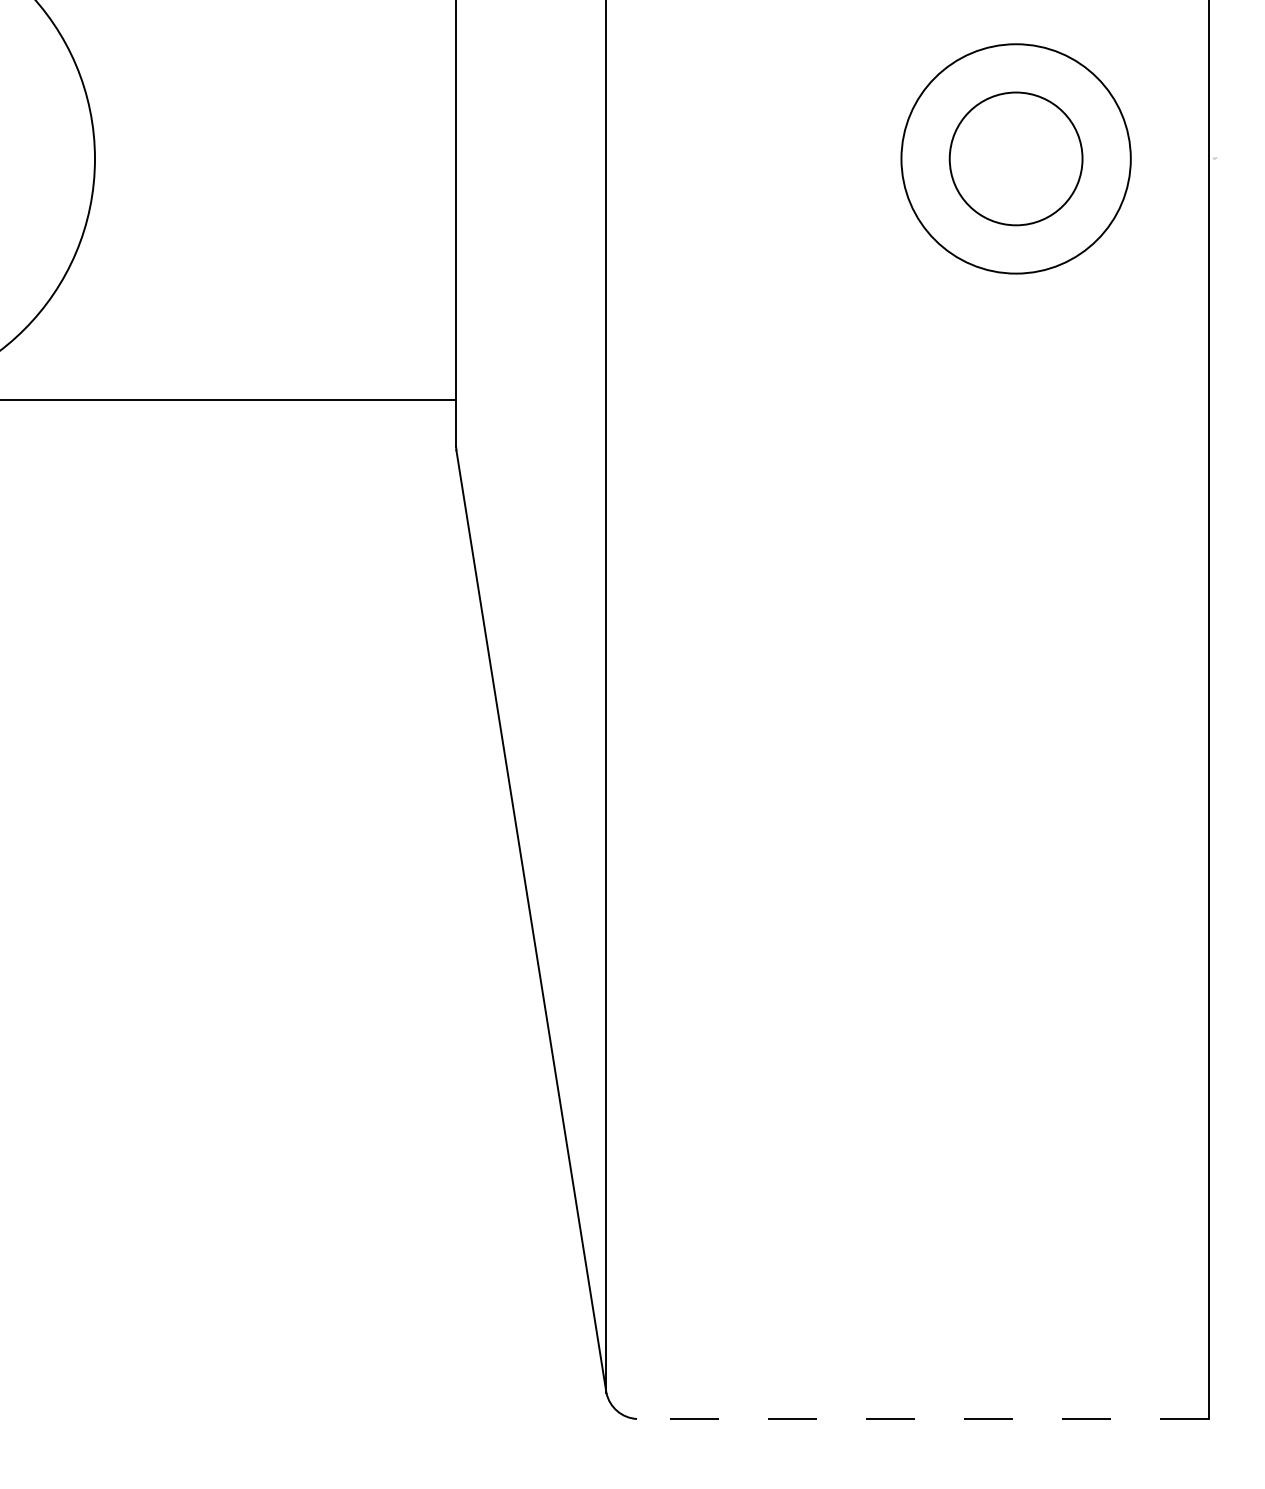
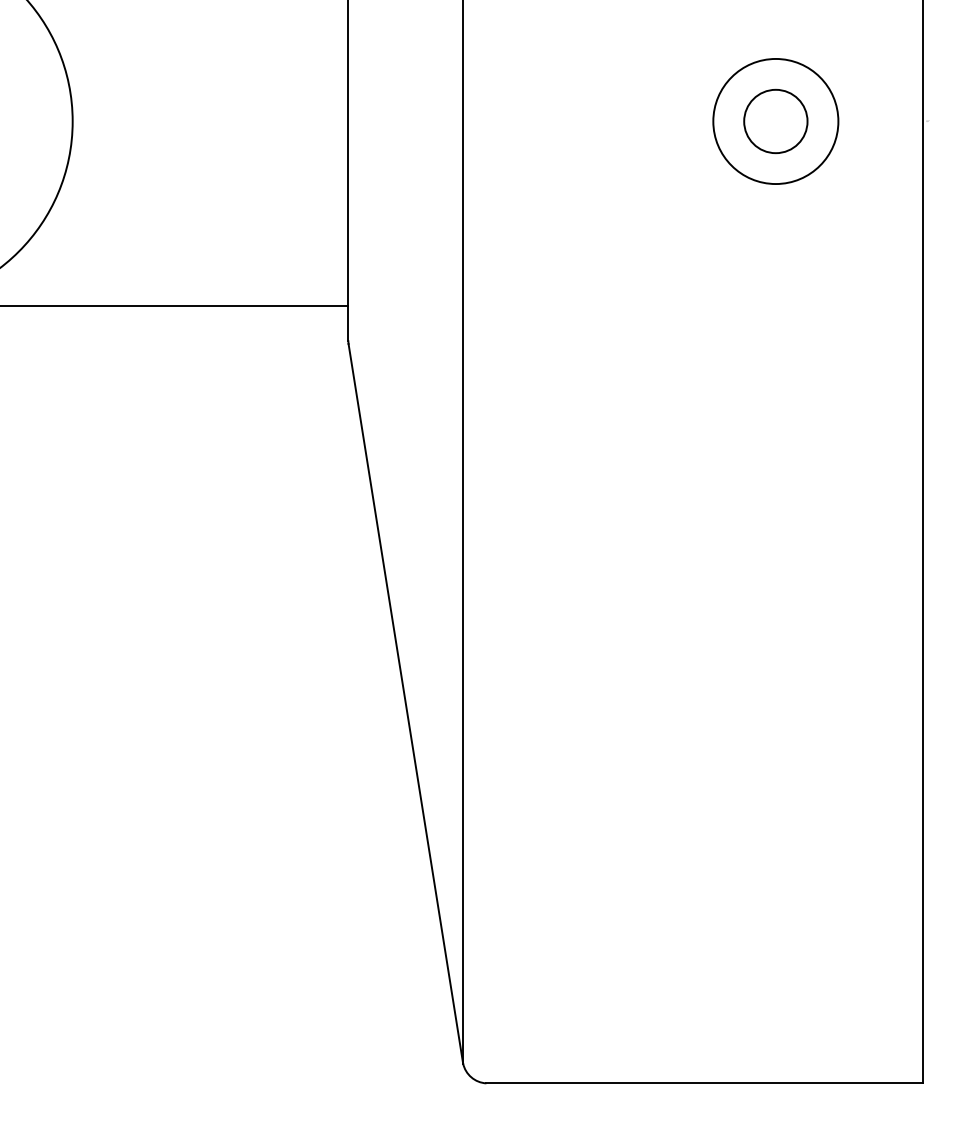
circle: (1015, 158) -> (775, 121), size x0.62
circle: (1015, 158) -> (775, 121), size x0.71
line: (922, 1419) -> (704, 1083), dashed -> solid

